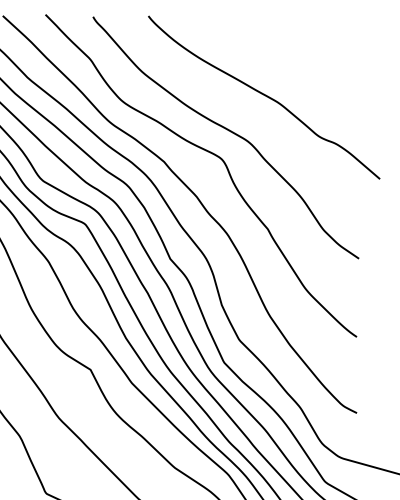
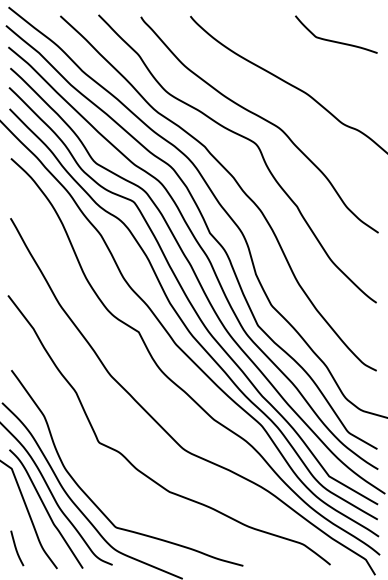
curve: (309, 43) -> (334, 40), added

